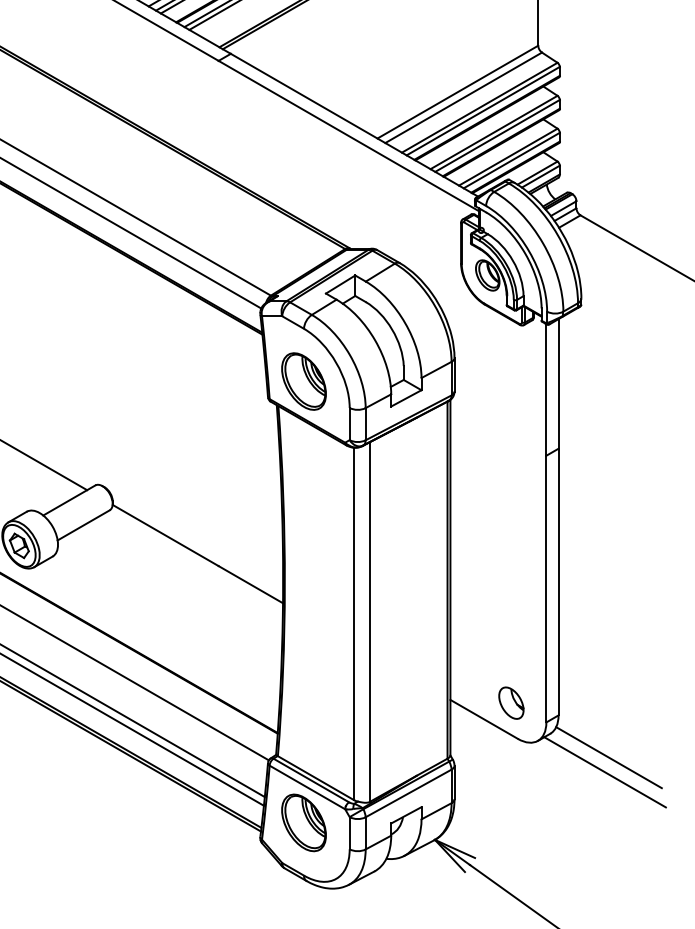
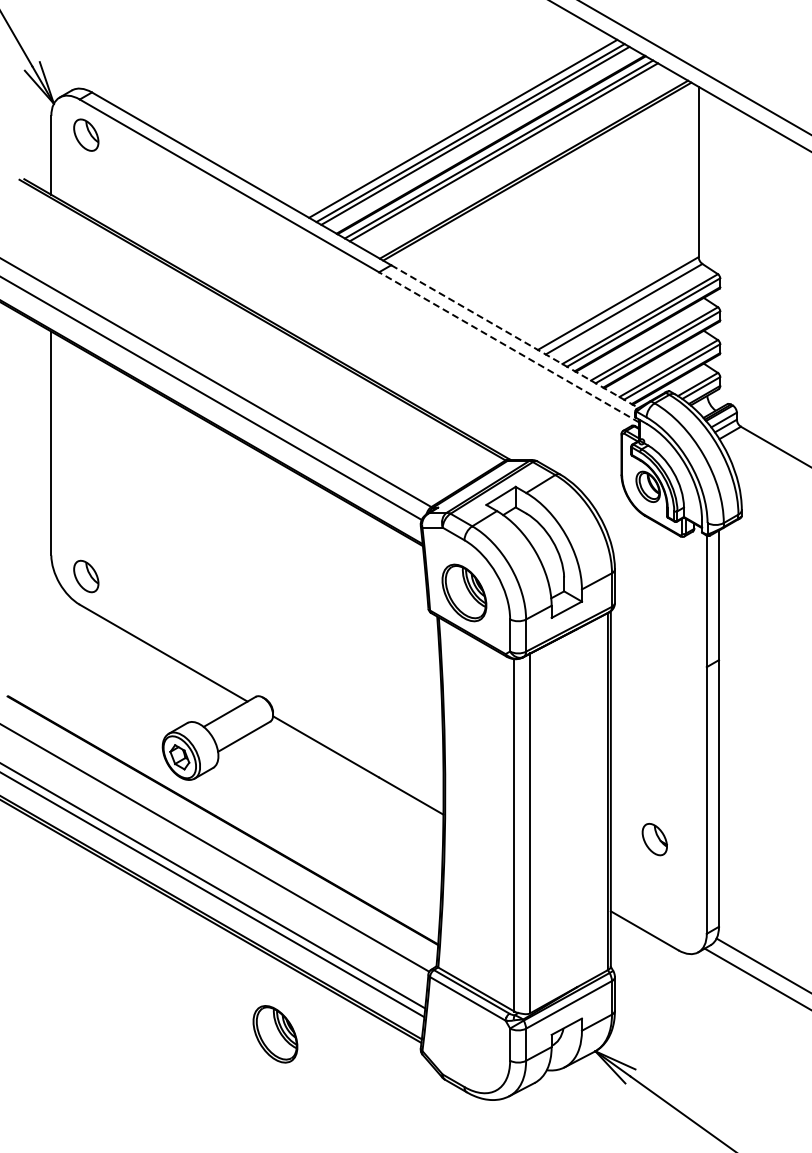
line: (354, 125) -> (514, 336), solid -> dashed
line: (348, 136) -> (508, 347), solid -> dashed
part: (511, 703) -> (654, 839), moved
part: (304, 823) -> (275, 1034), moved

